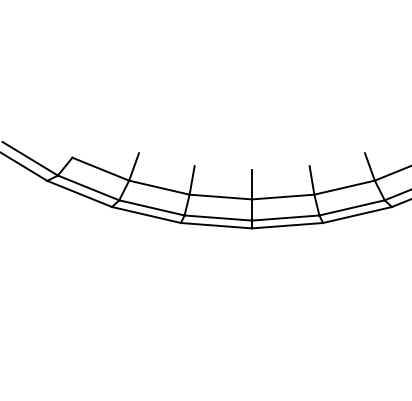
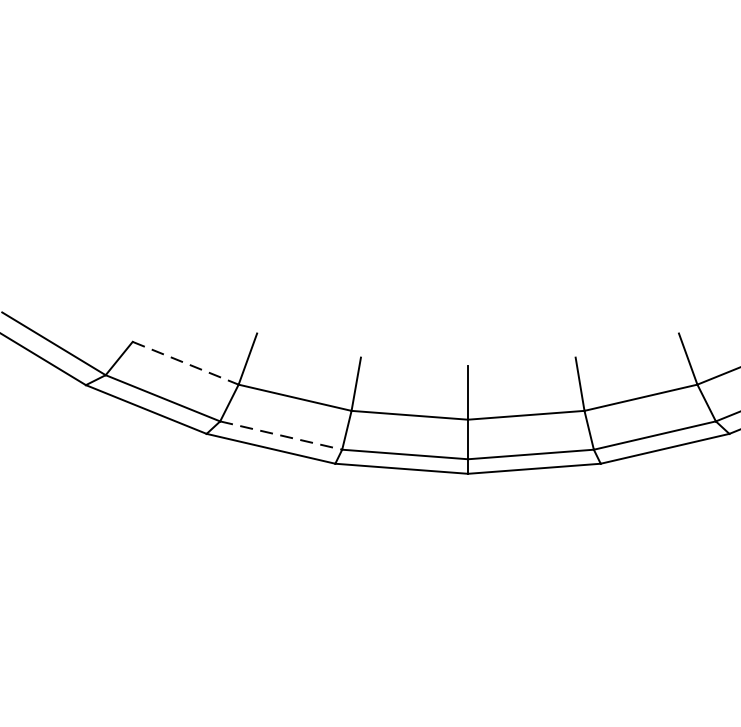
line: (100, 169) -> (185, 363), solid -> dashed
line: (151, 207) -> (280, 434), solid -> dashed

